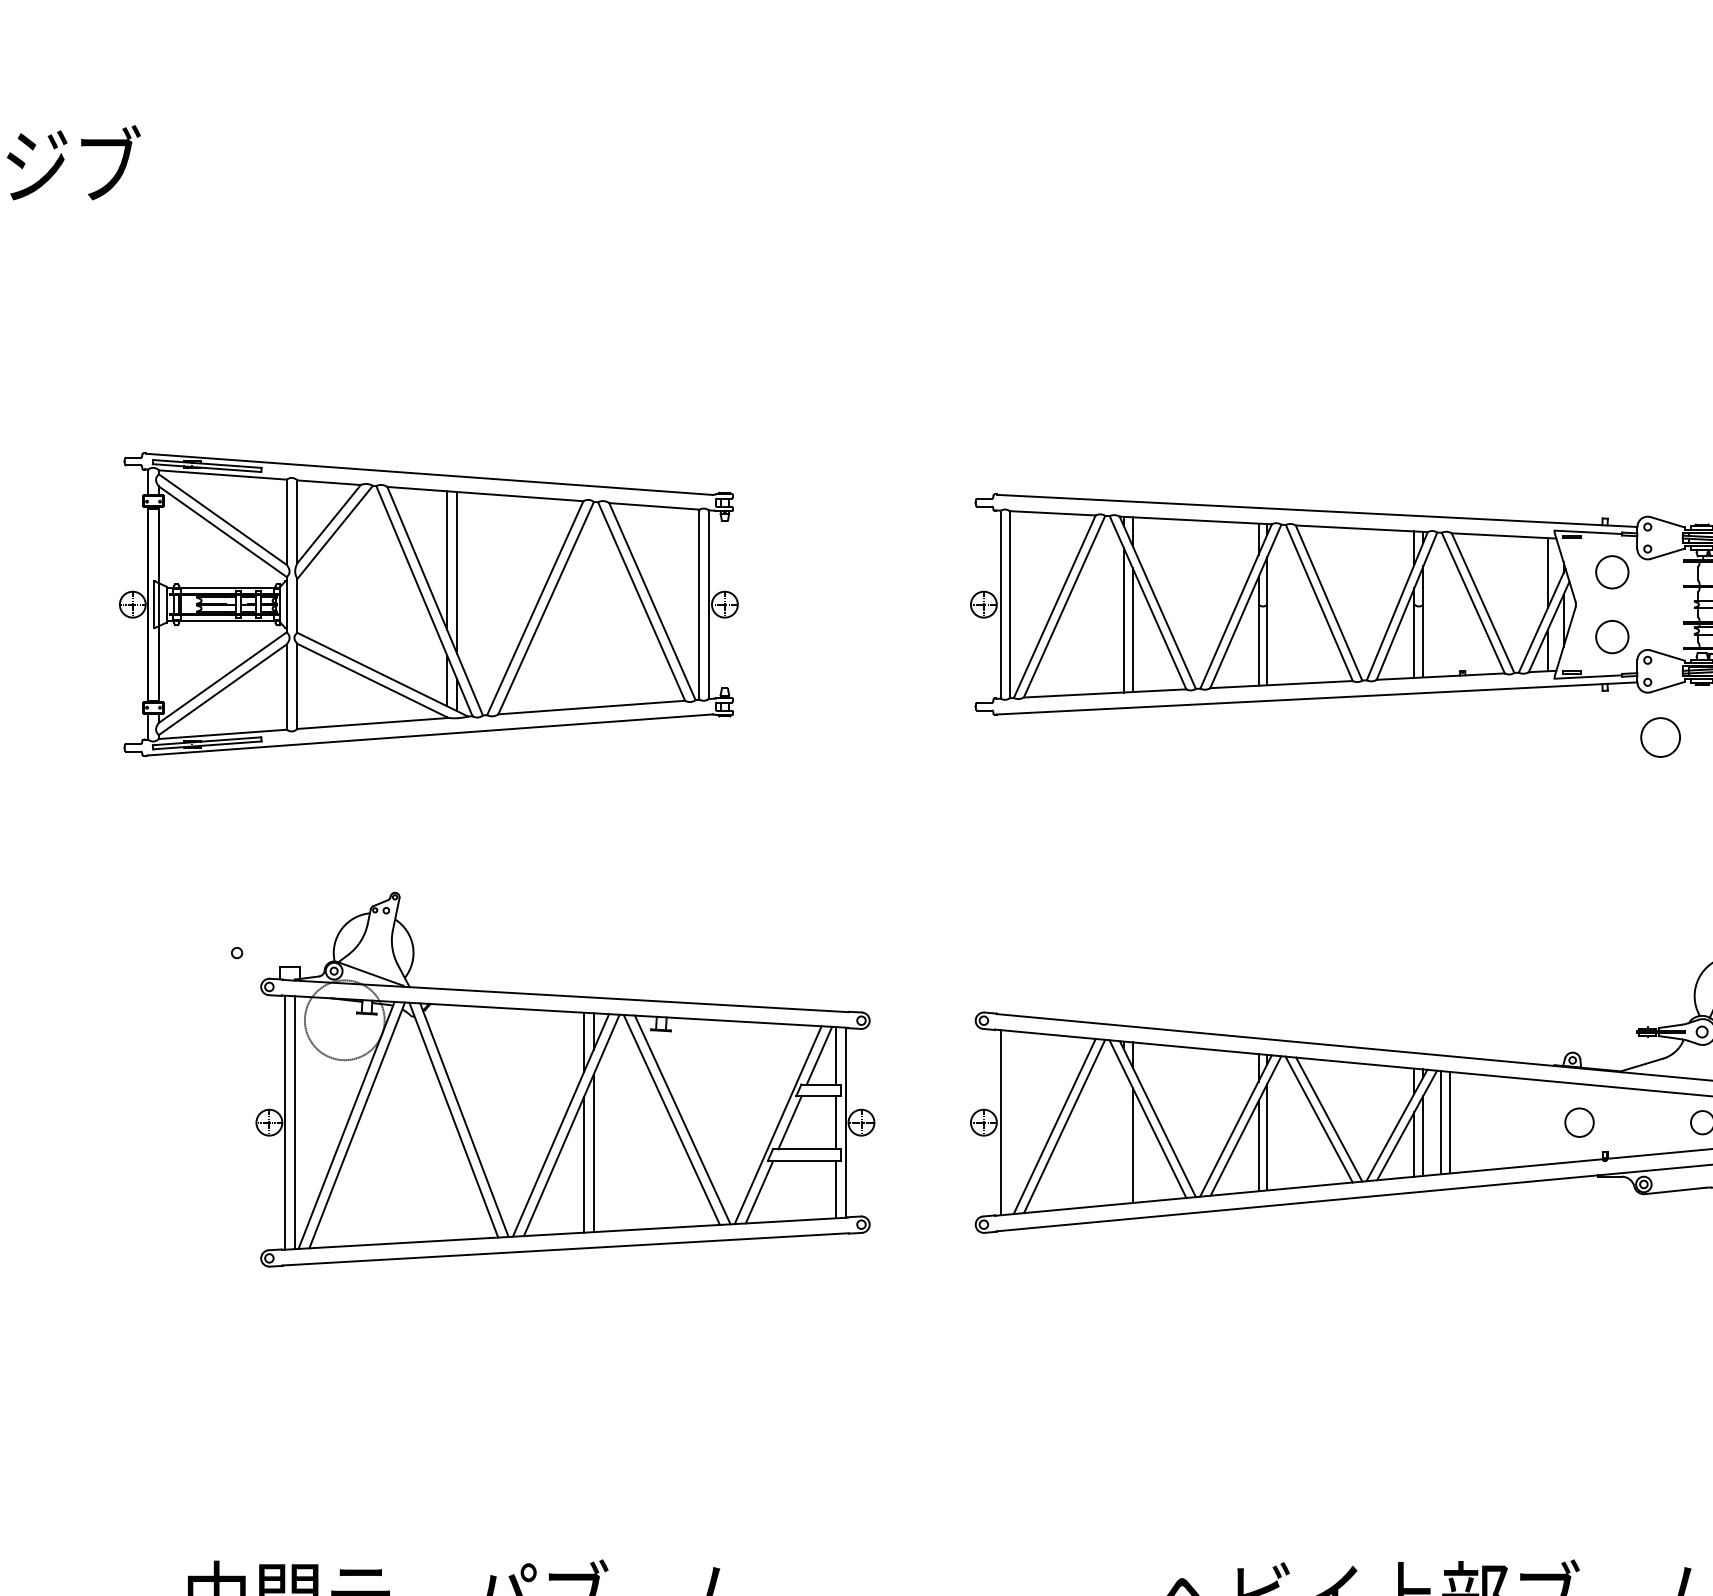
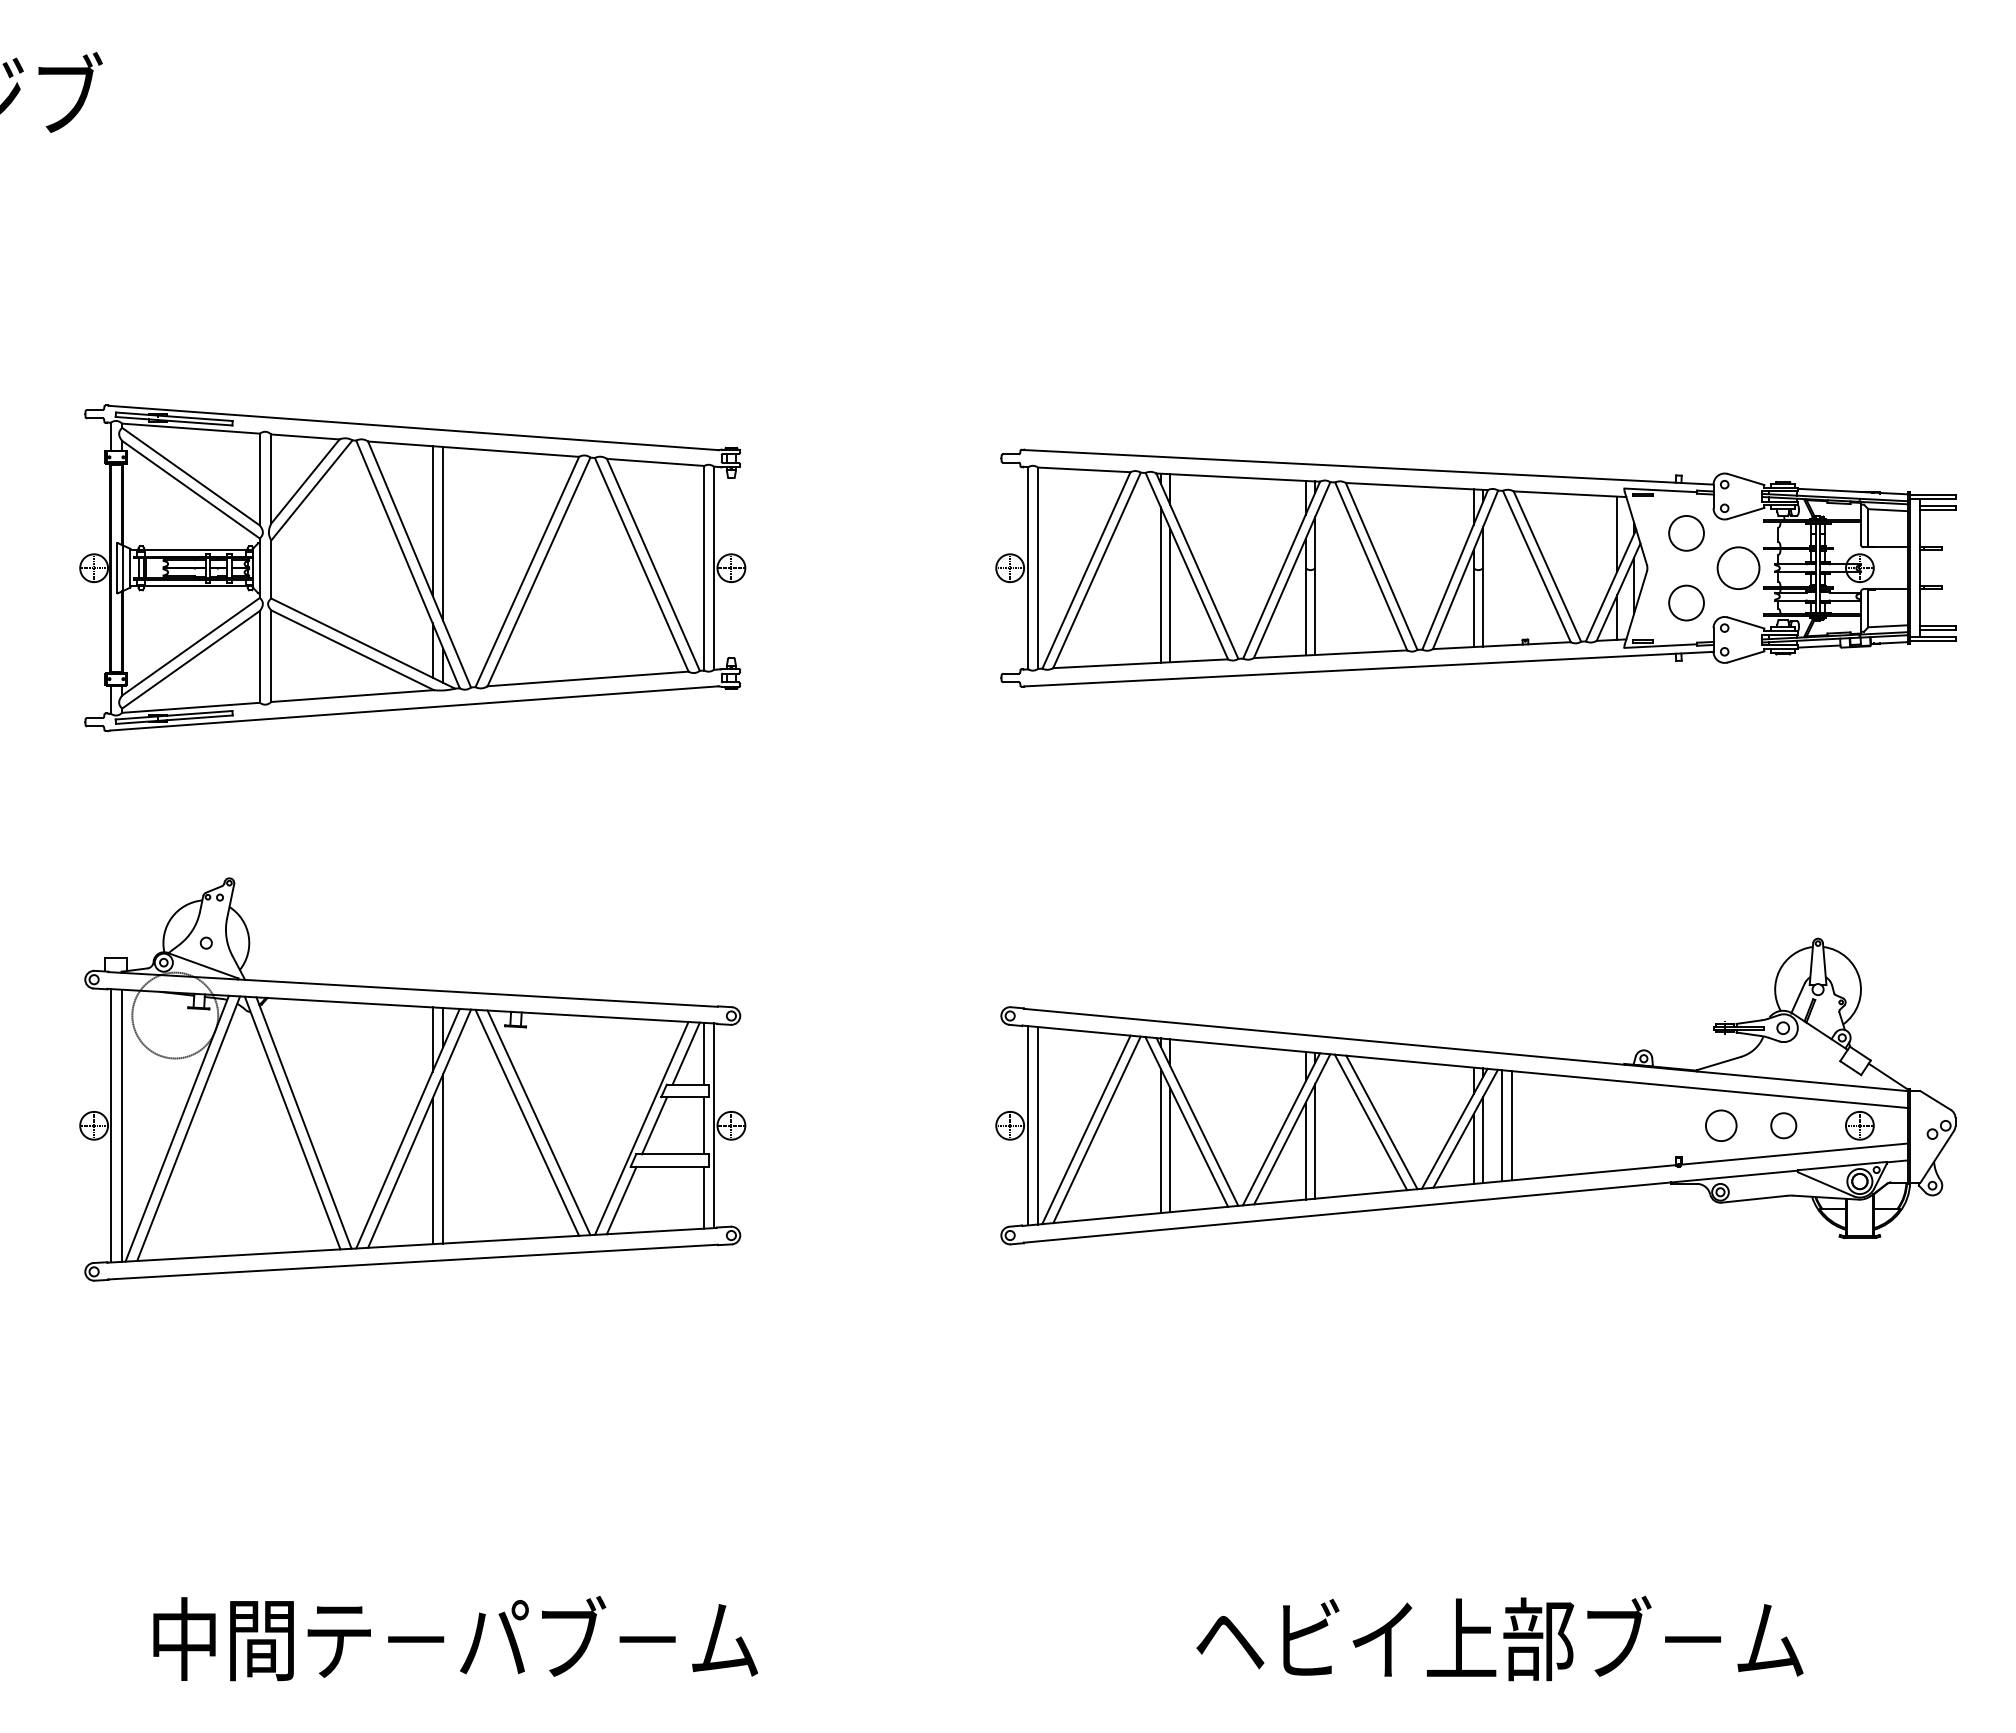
circle: (1660, 736) -> (1738, 567), moved
part: (565, 1079) -> (412, 1079), moved
line: (1010, 1122) -> (1038, 1125), added
circle: (1579, 1122) -> (1721, 1125), moved
line: (1123, 1136) -> (1160, 1140), added

